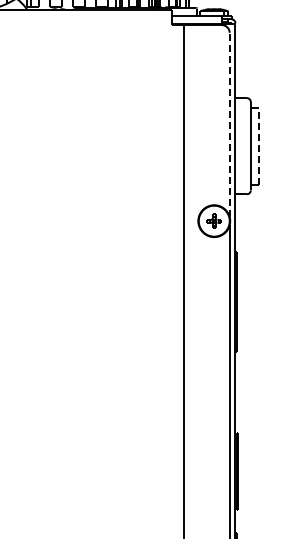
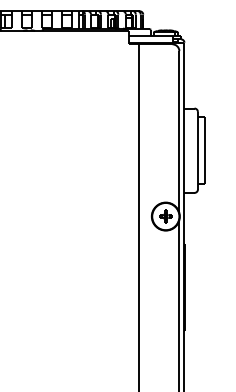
line: (229, 124) -> (179, 131), dashed -> solid
line: (258, 145) -> (204, 150), dashed -> solid

